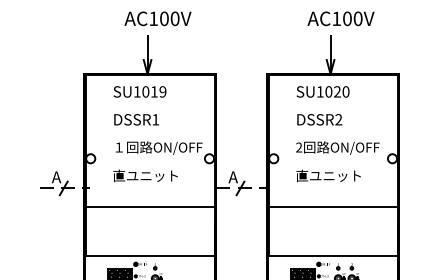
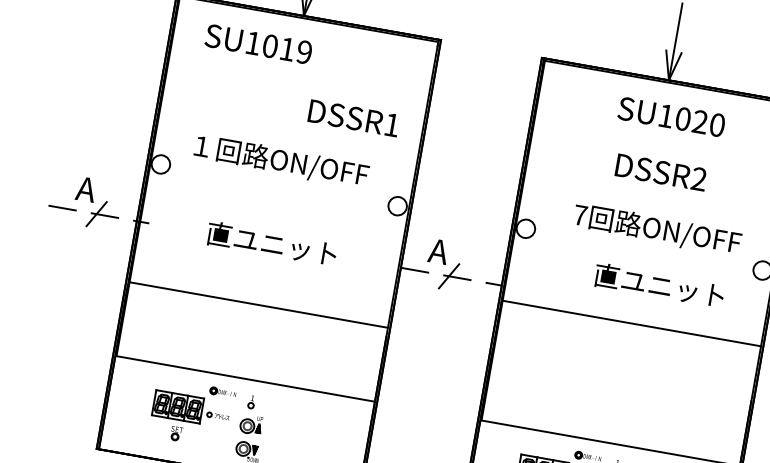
text: (139, 91) -> (257, 43), moved
text: (322, 91) -> (670, 116), moved
text: (136, 119) -> (353, 117), moved
text: (319, 119) -> (660, 171), moved
text: (158, 147) -> (280, 160), moved
text: (299, 147) -> (581, 215), 2 -> 7
text: (145, 175) -> (271, 243), moved
text: (328, 175) -> (659, 284), moved
line: (149, 206) -> (257, 304), moved
line: (332, 206) -> (630, 322), moved

